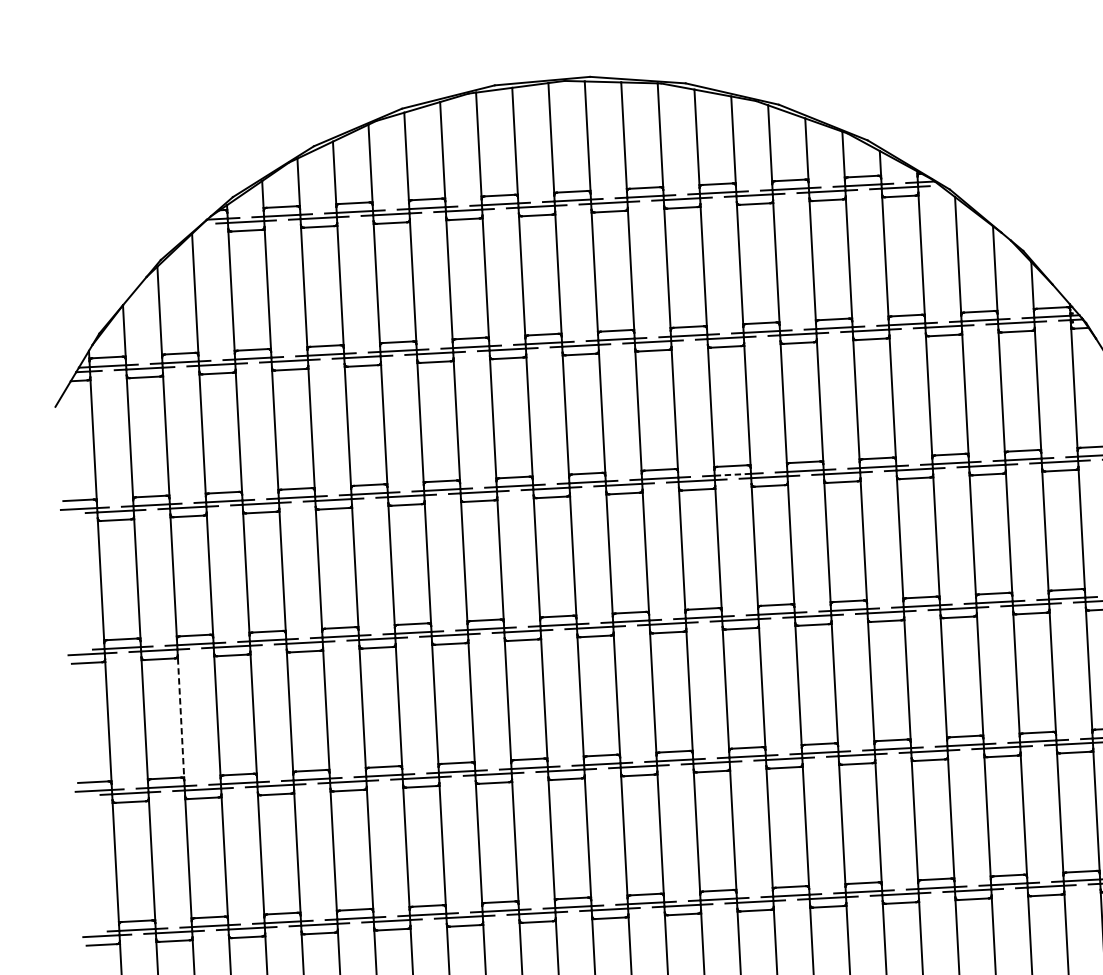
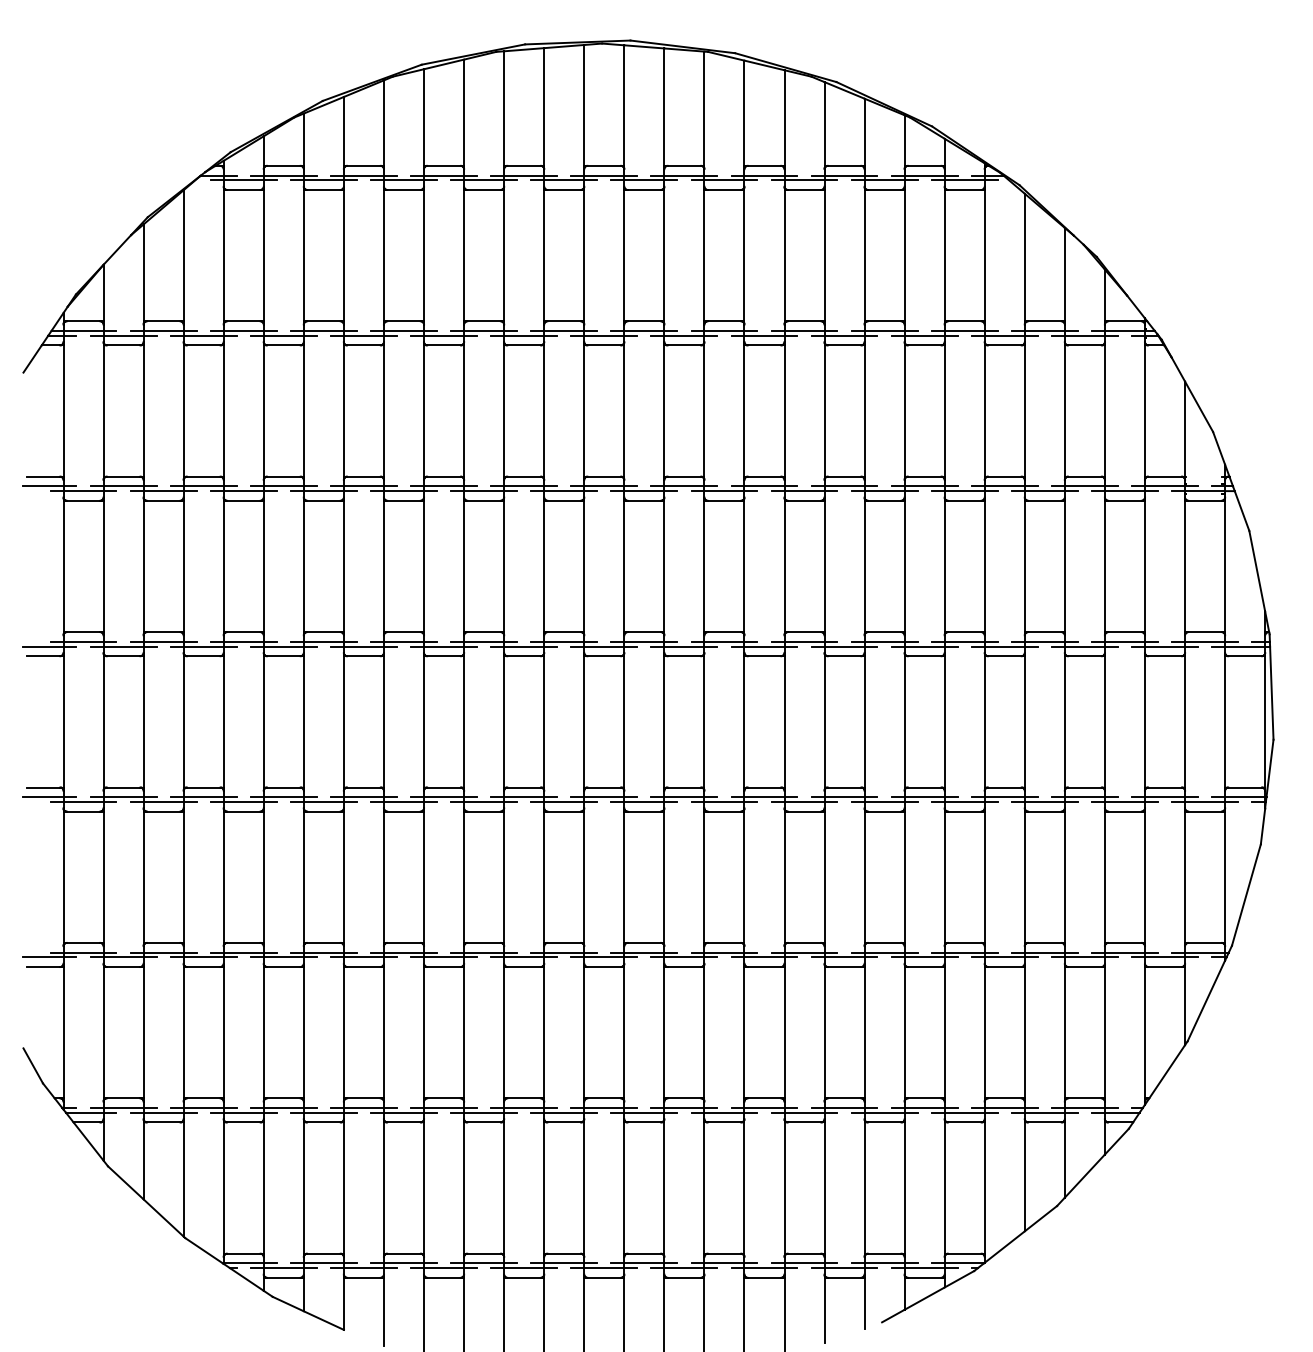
line: (731, 474) -> (763, 486), dashed -> solid
line: (180, 717) -> (143, 721), dashed -> solid

